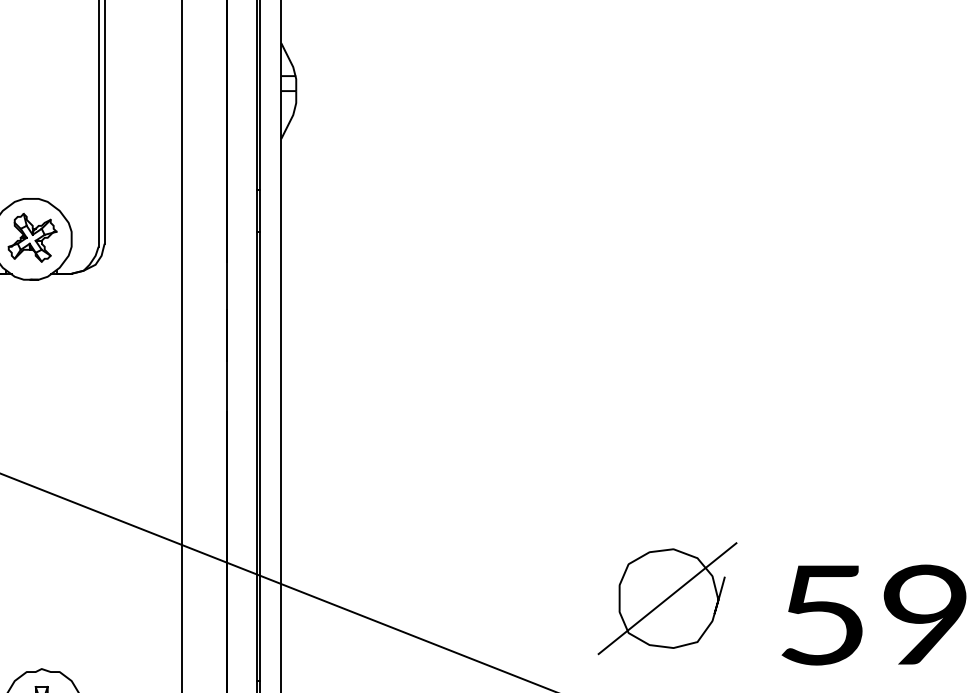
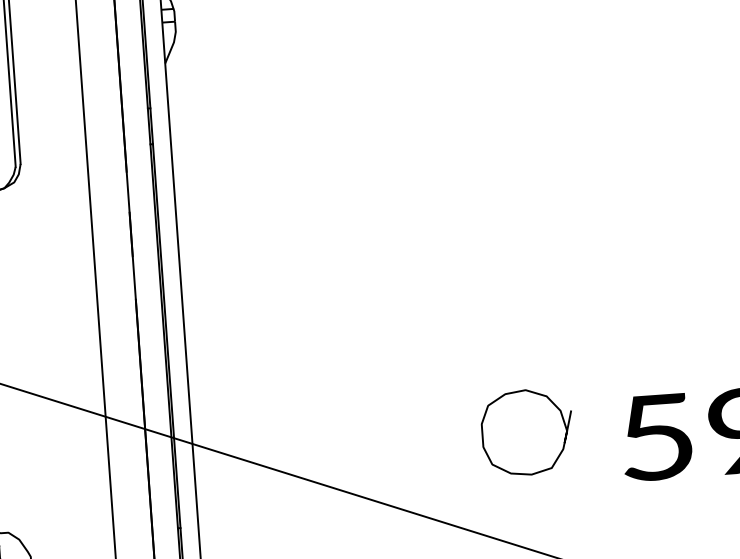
line: (667, 598) -> (523, 432), removed

